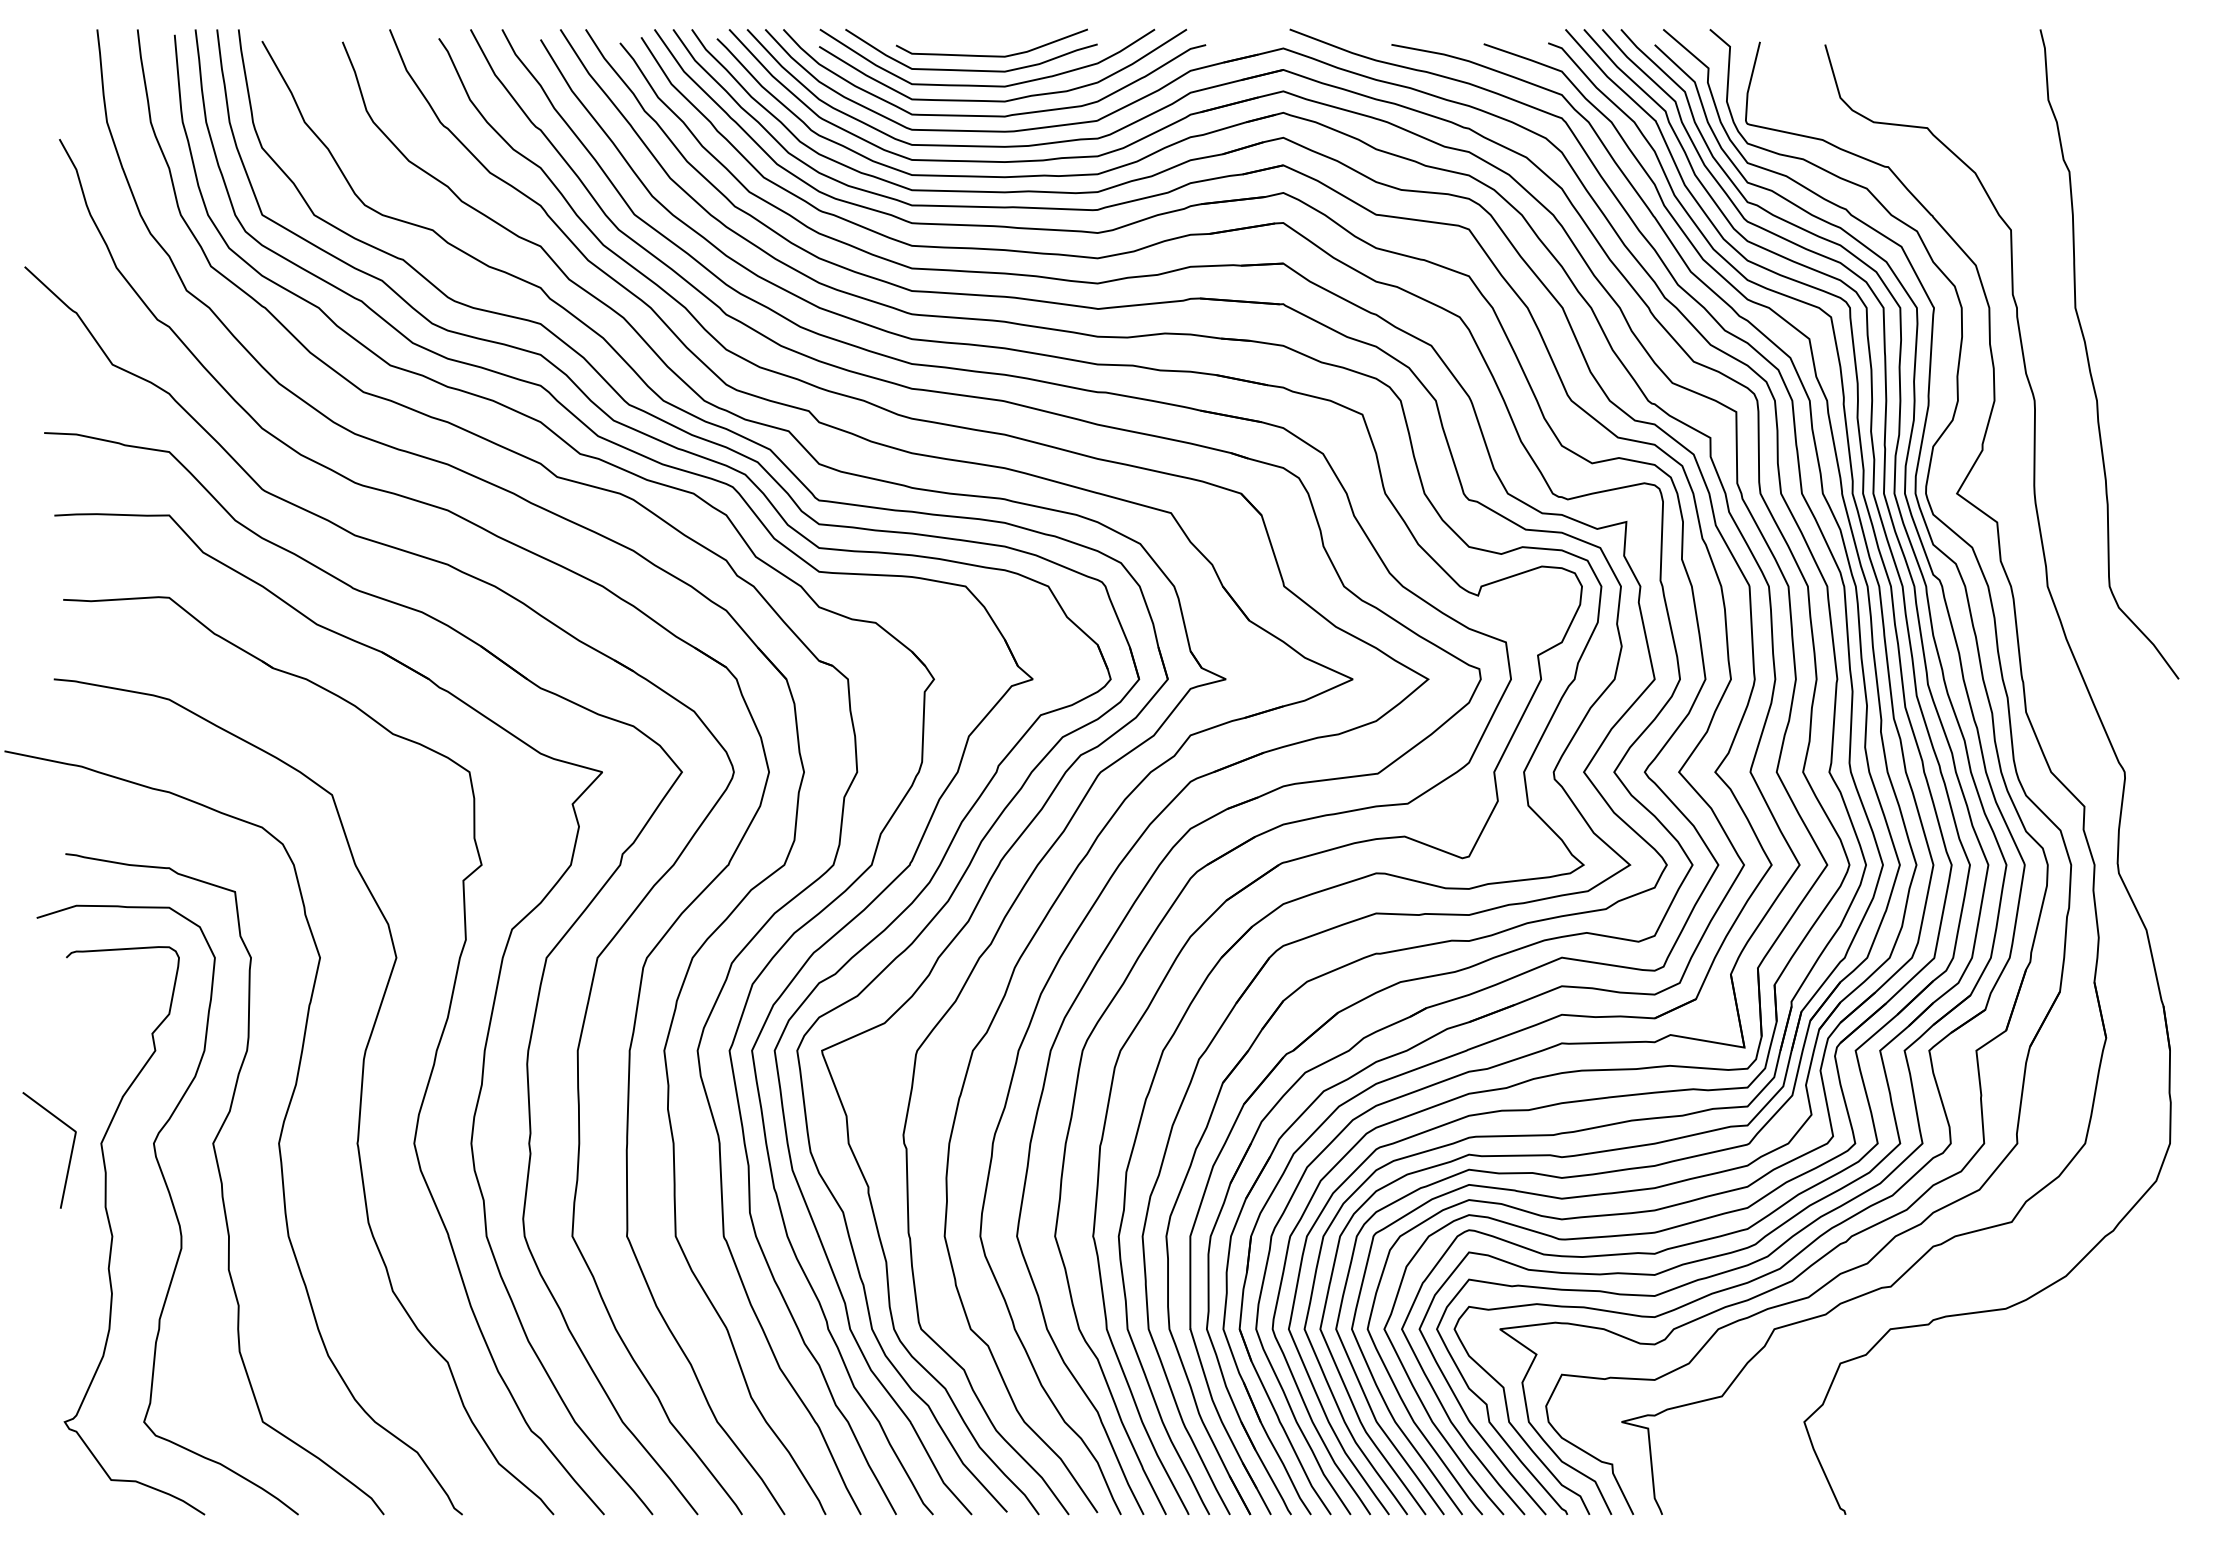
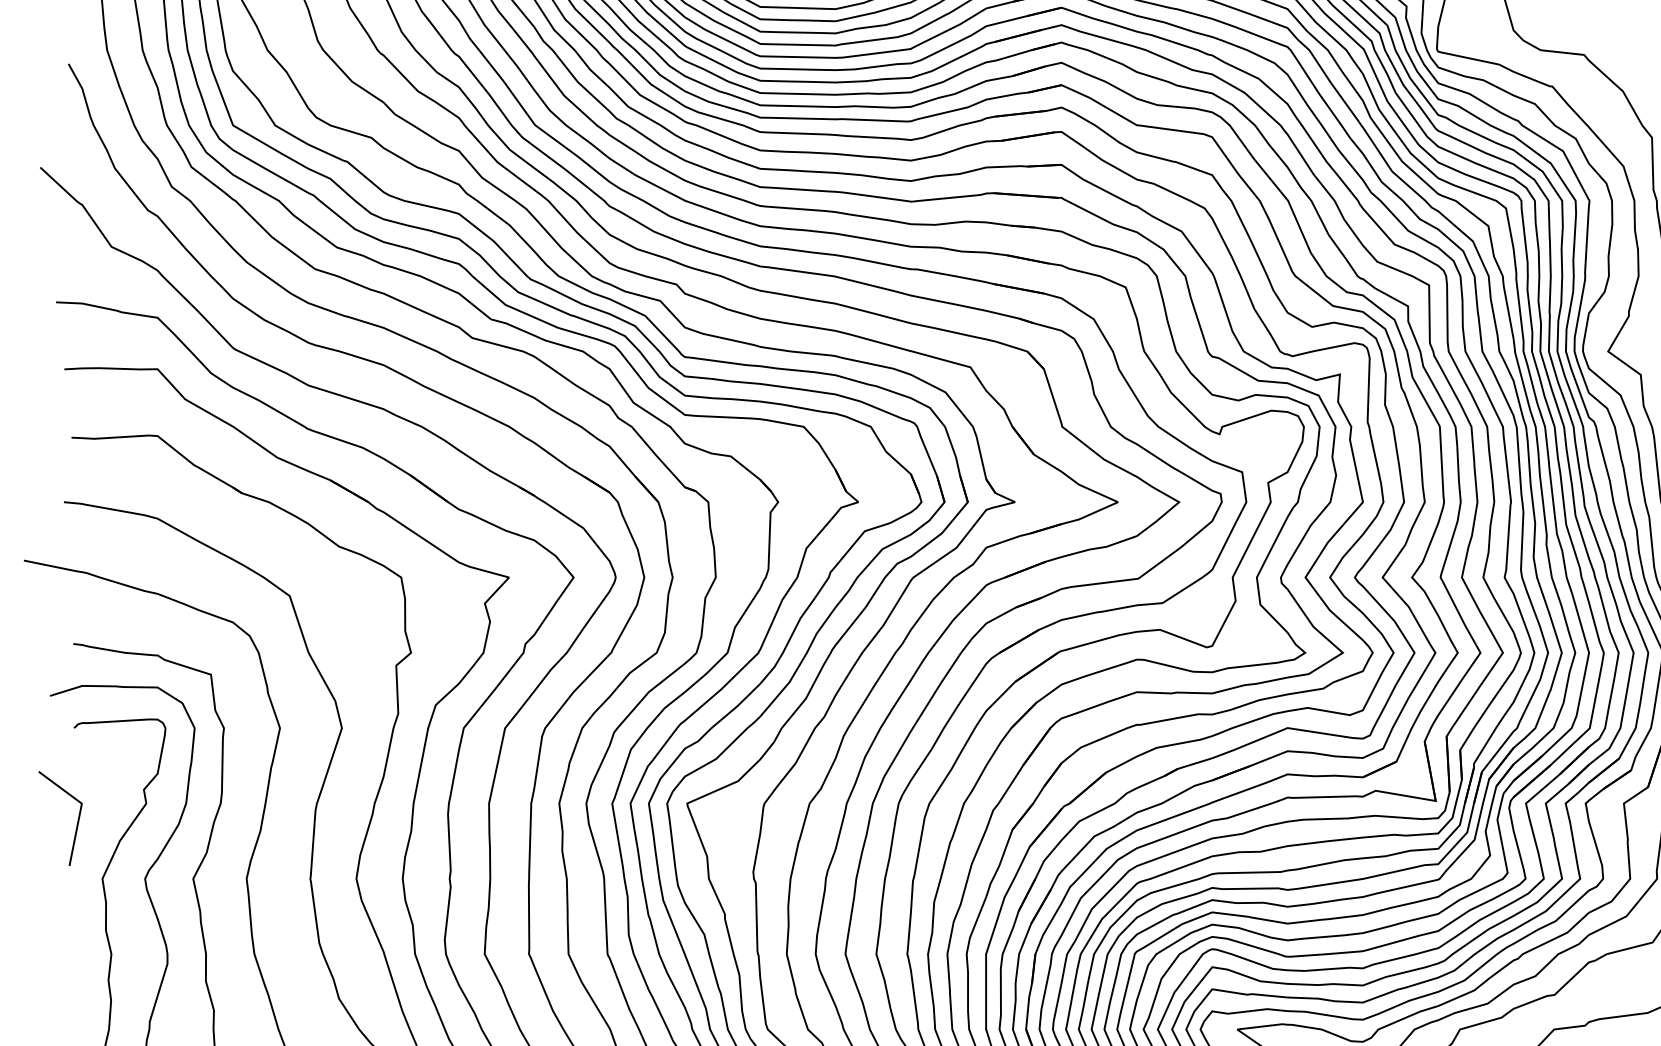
line: (70, 1153) -> (77, 821), moved

